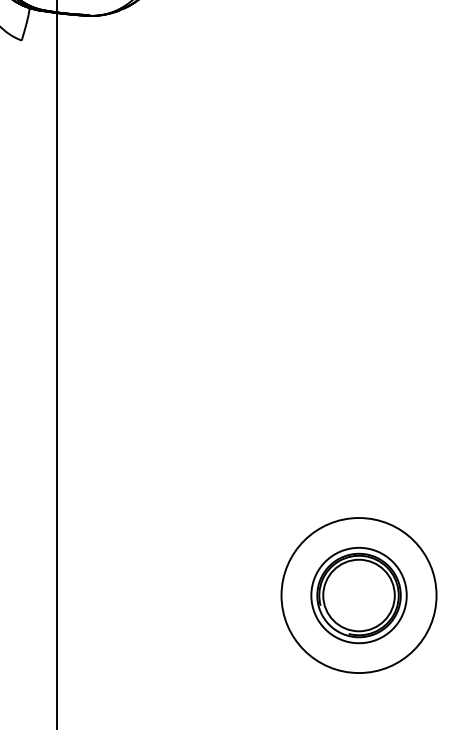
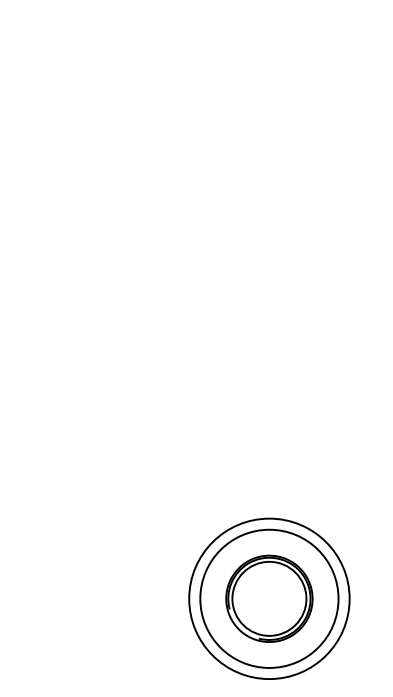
circle: (358, 595) -> (268, 598), size x1.4

